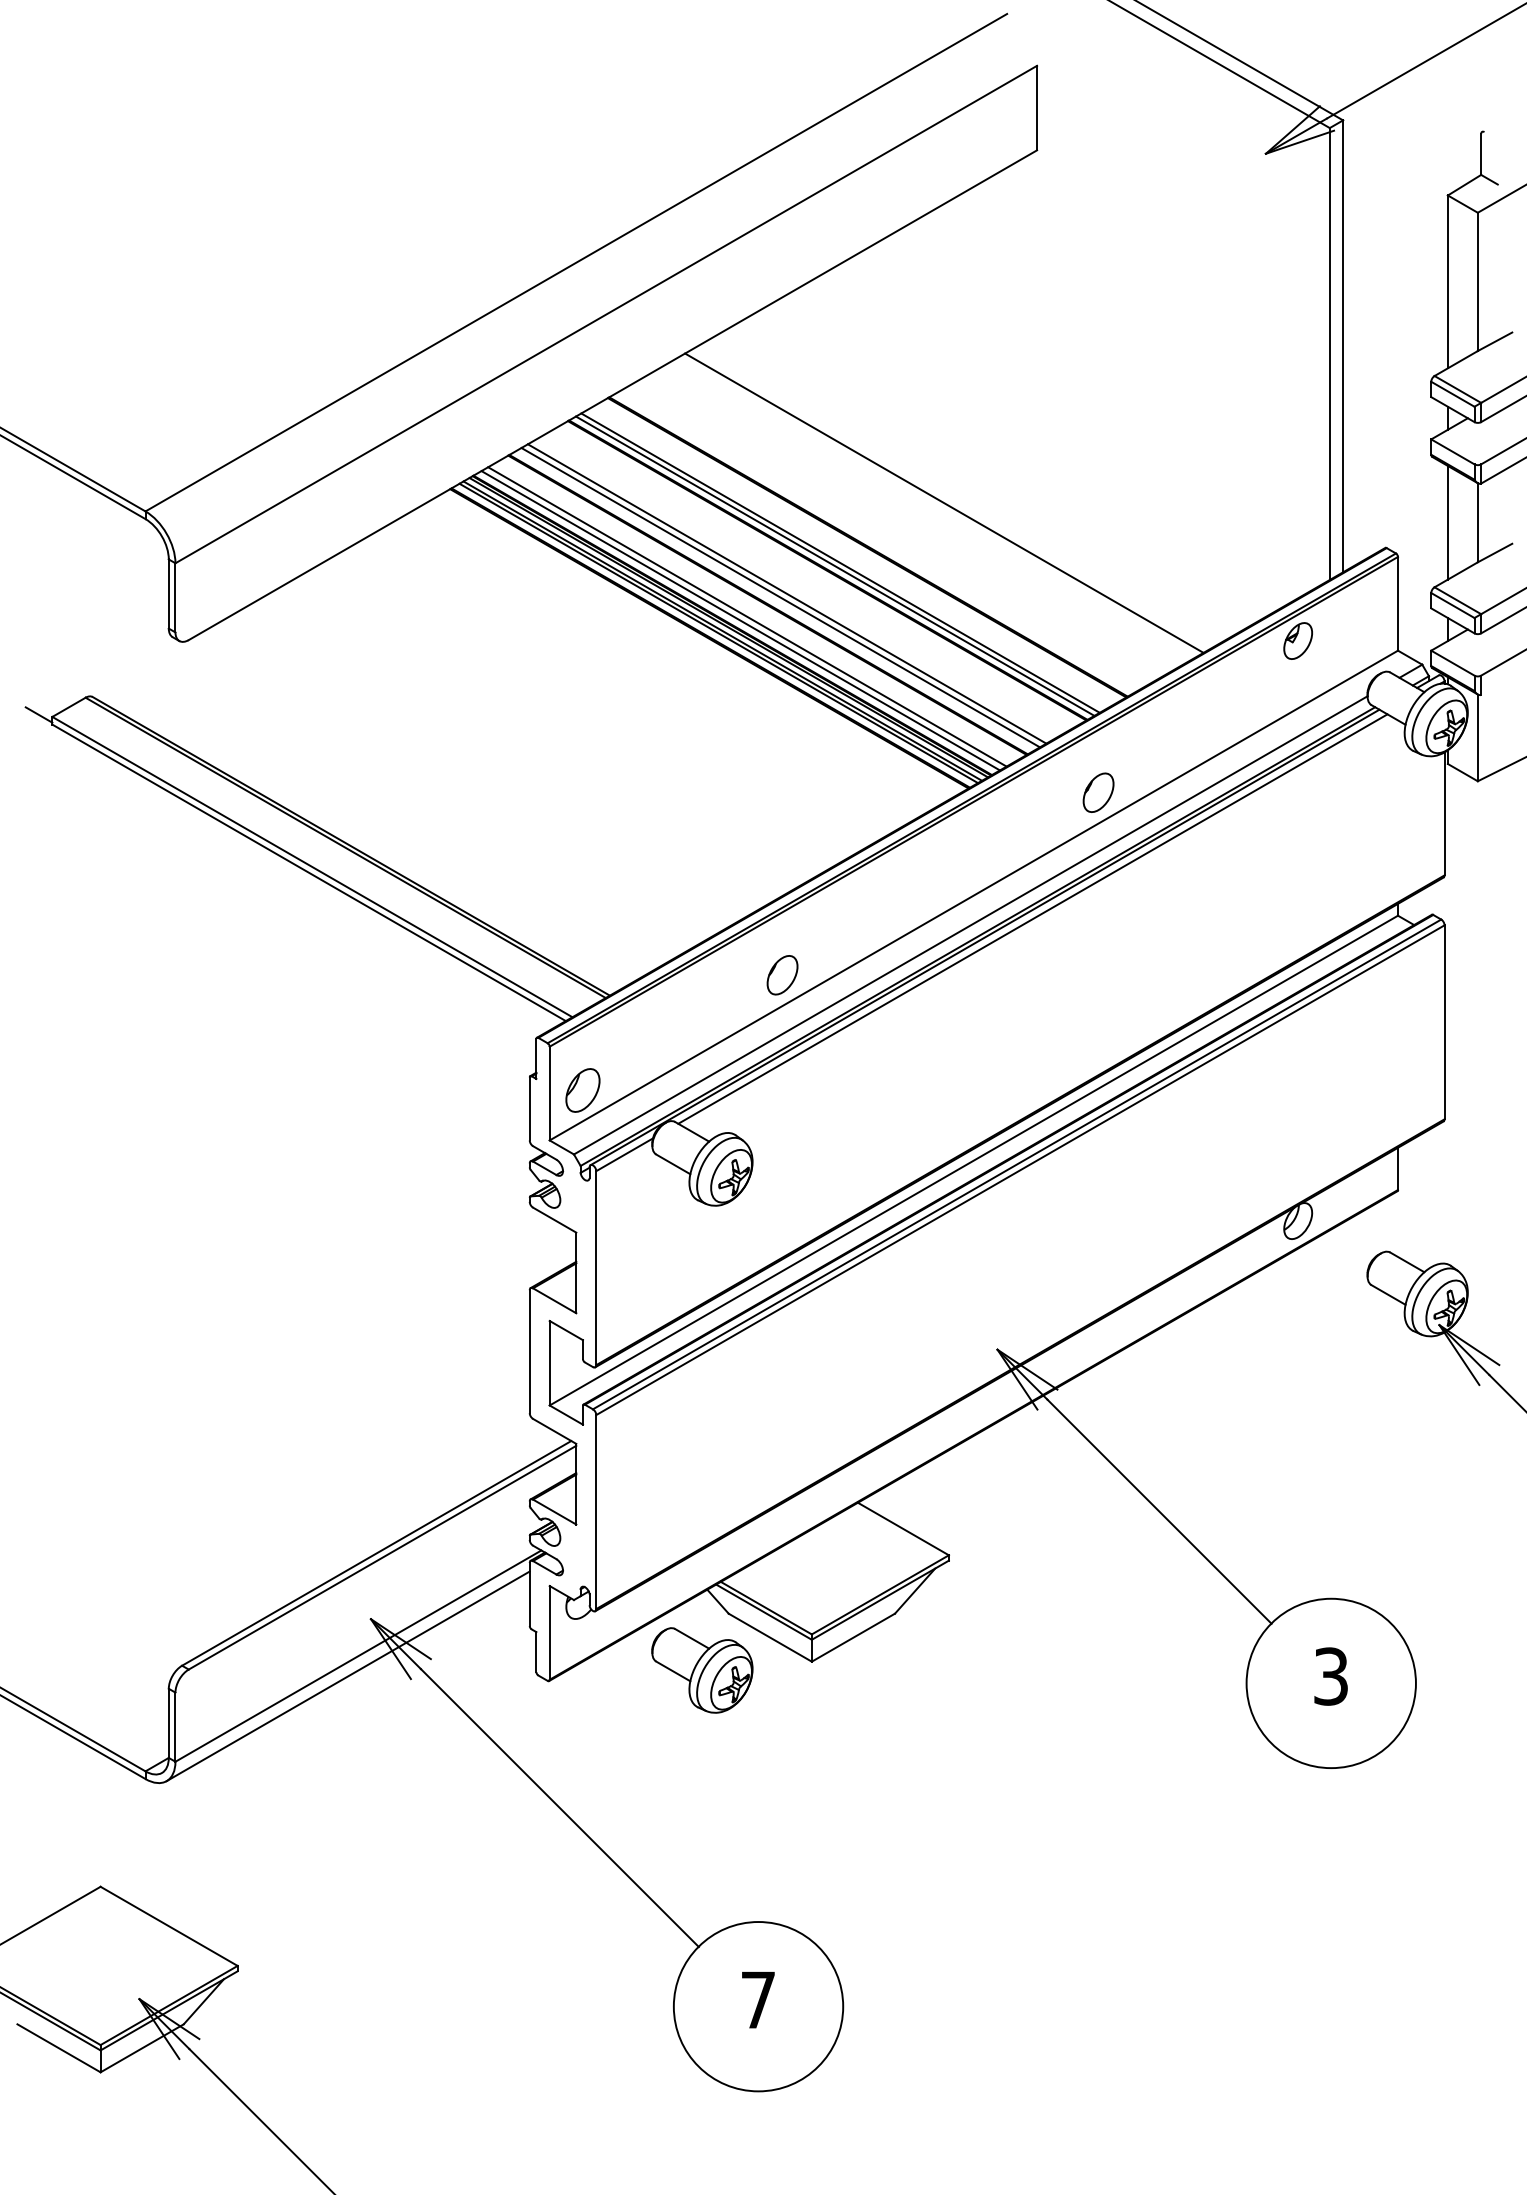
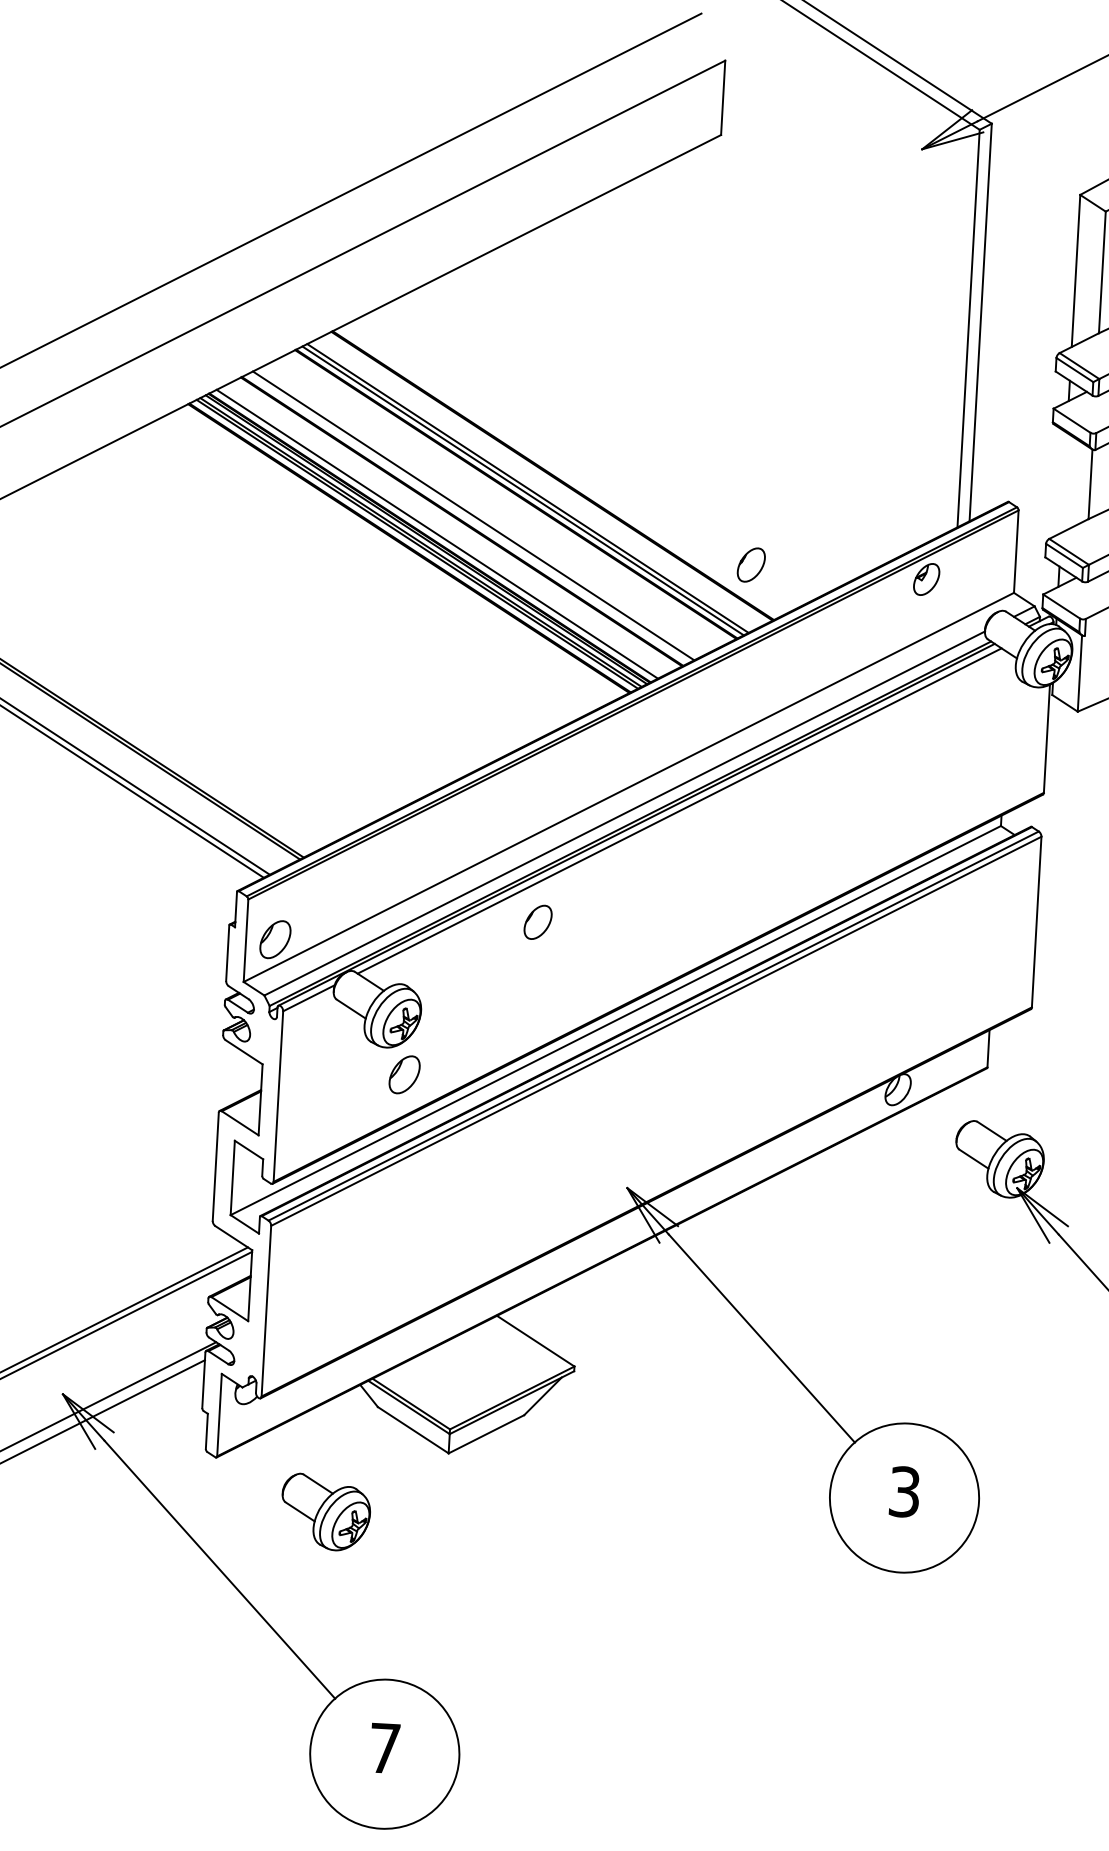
line: (944, 502) -> (622, 440), removed
line: (1447, 522) -> (1063, 482), removed
line: (786, 593) -> (478, 512), removed
line: (747, 616) -> (443, 530), removed
part: (1098, 792) -> (751, 564), moved
part: (782, 975) -> (538, 922), moved
part: (737, 1235) -> (404, 1074), added
part: (702, 1670) -> (325, 1512), moved

